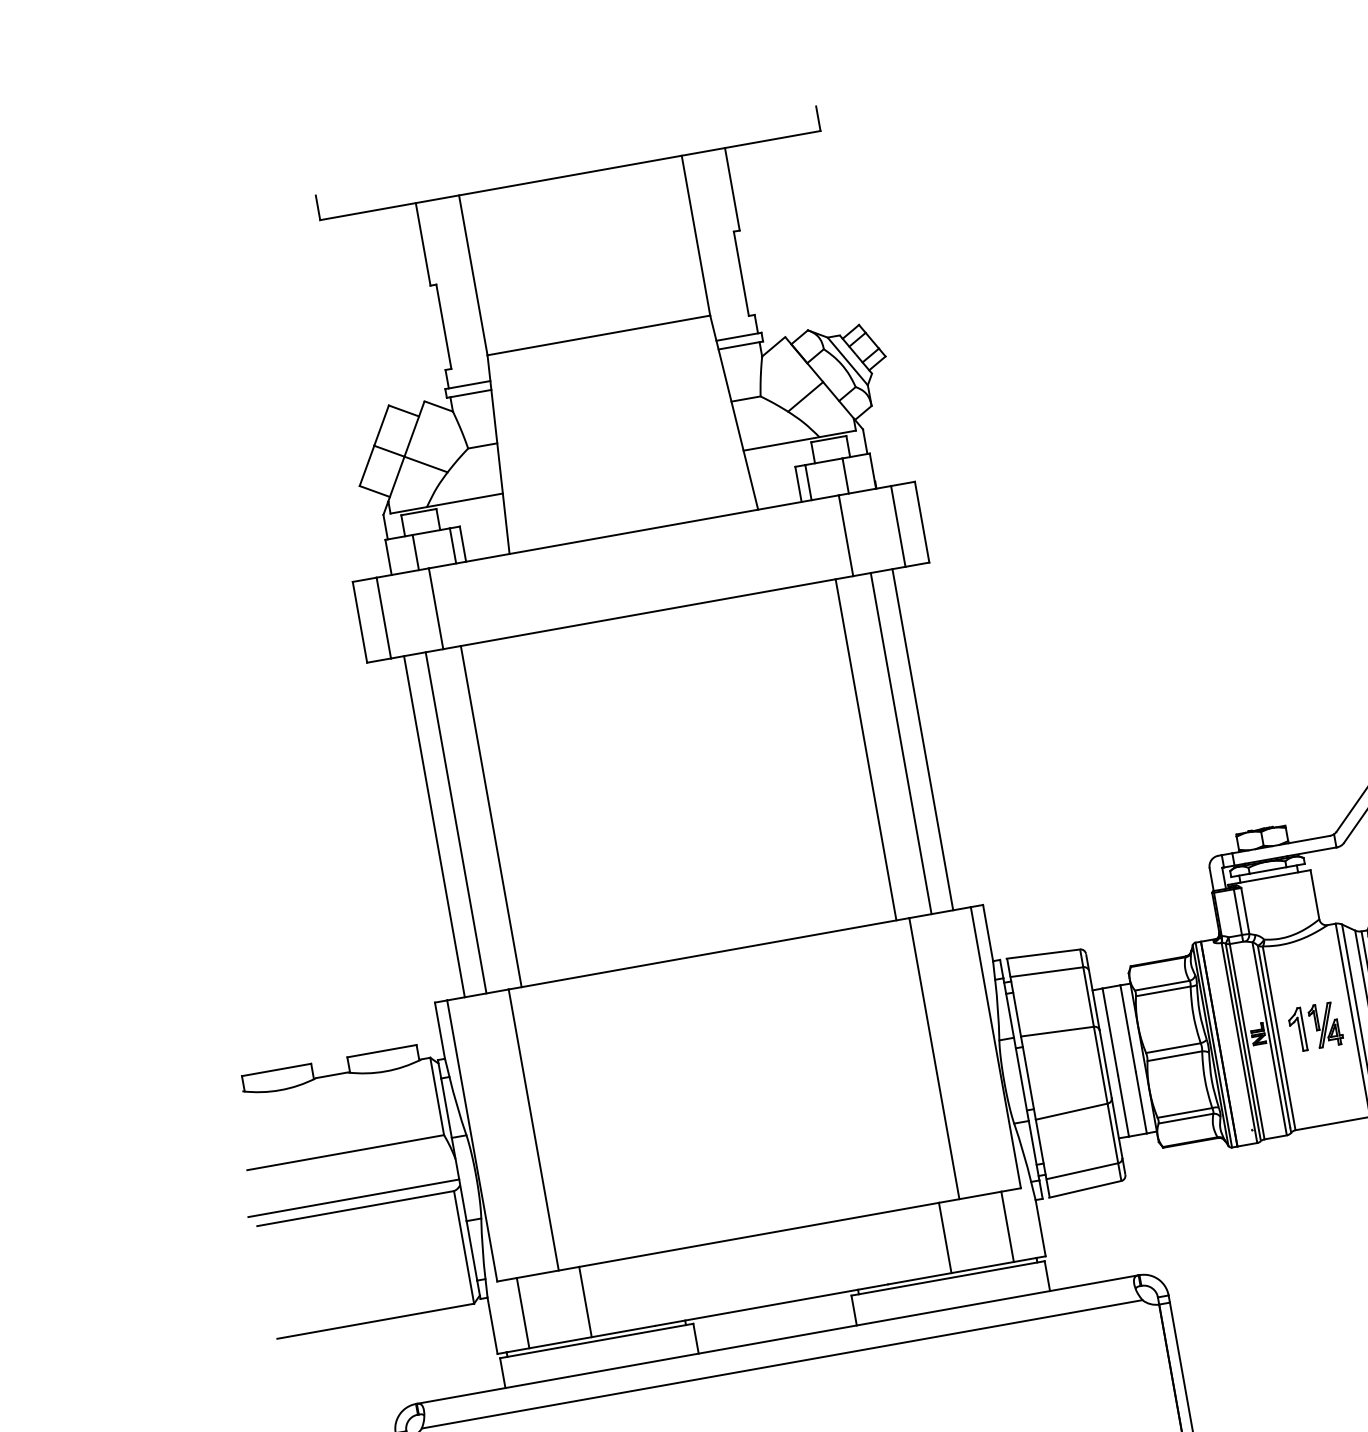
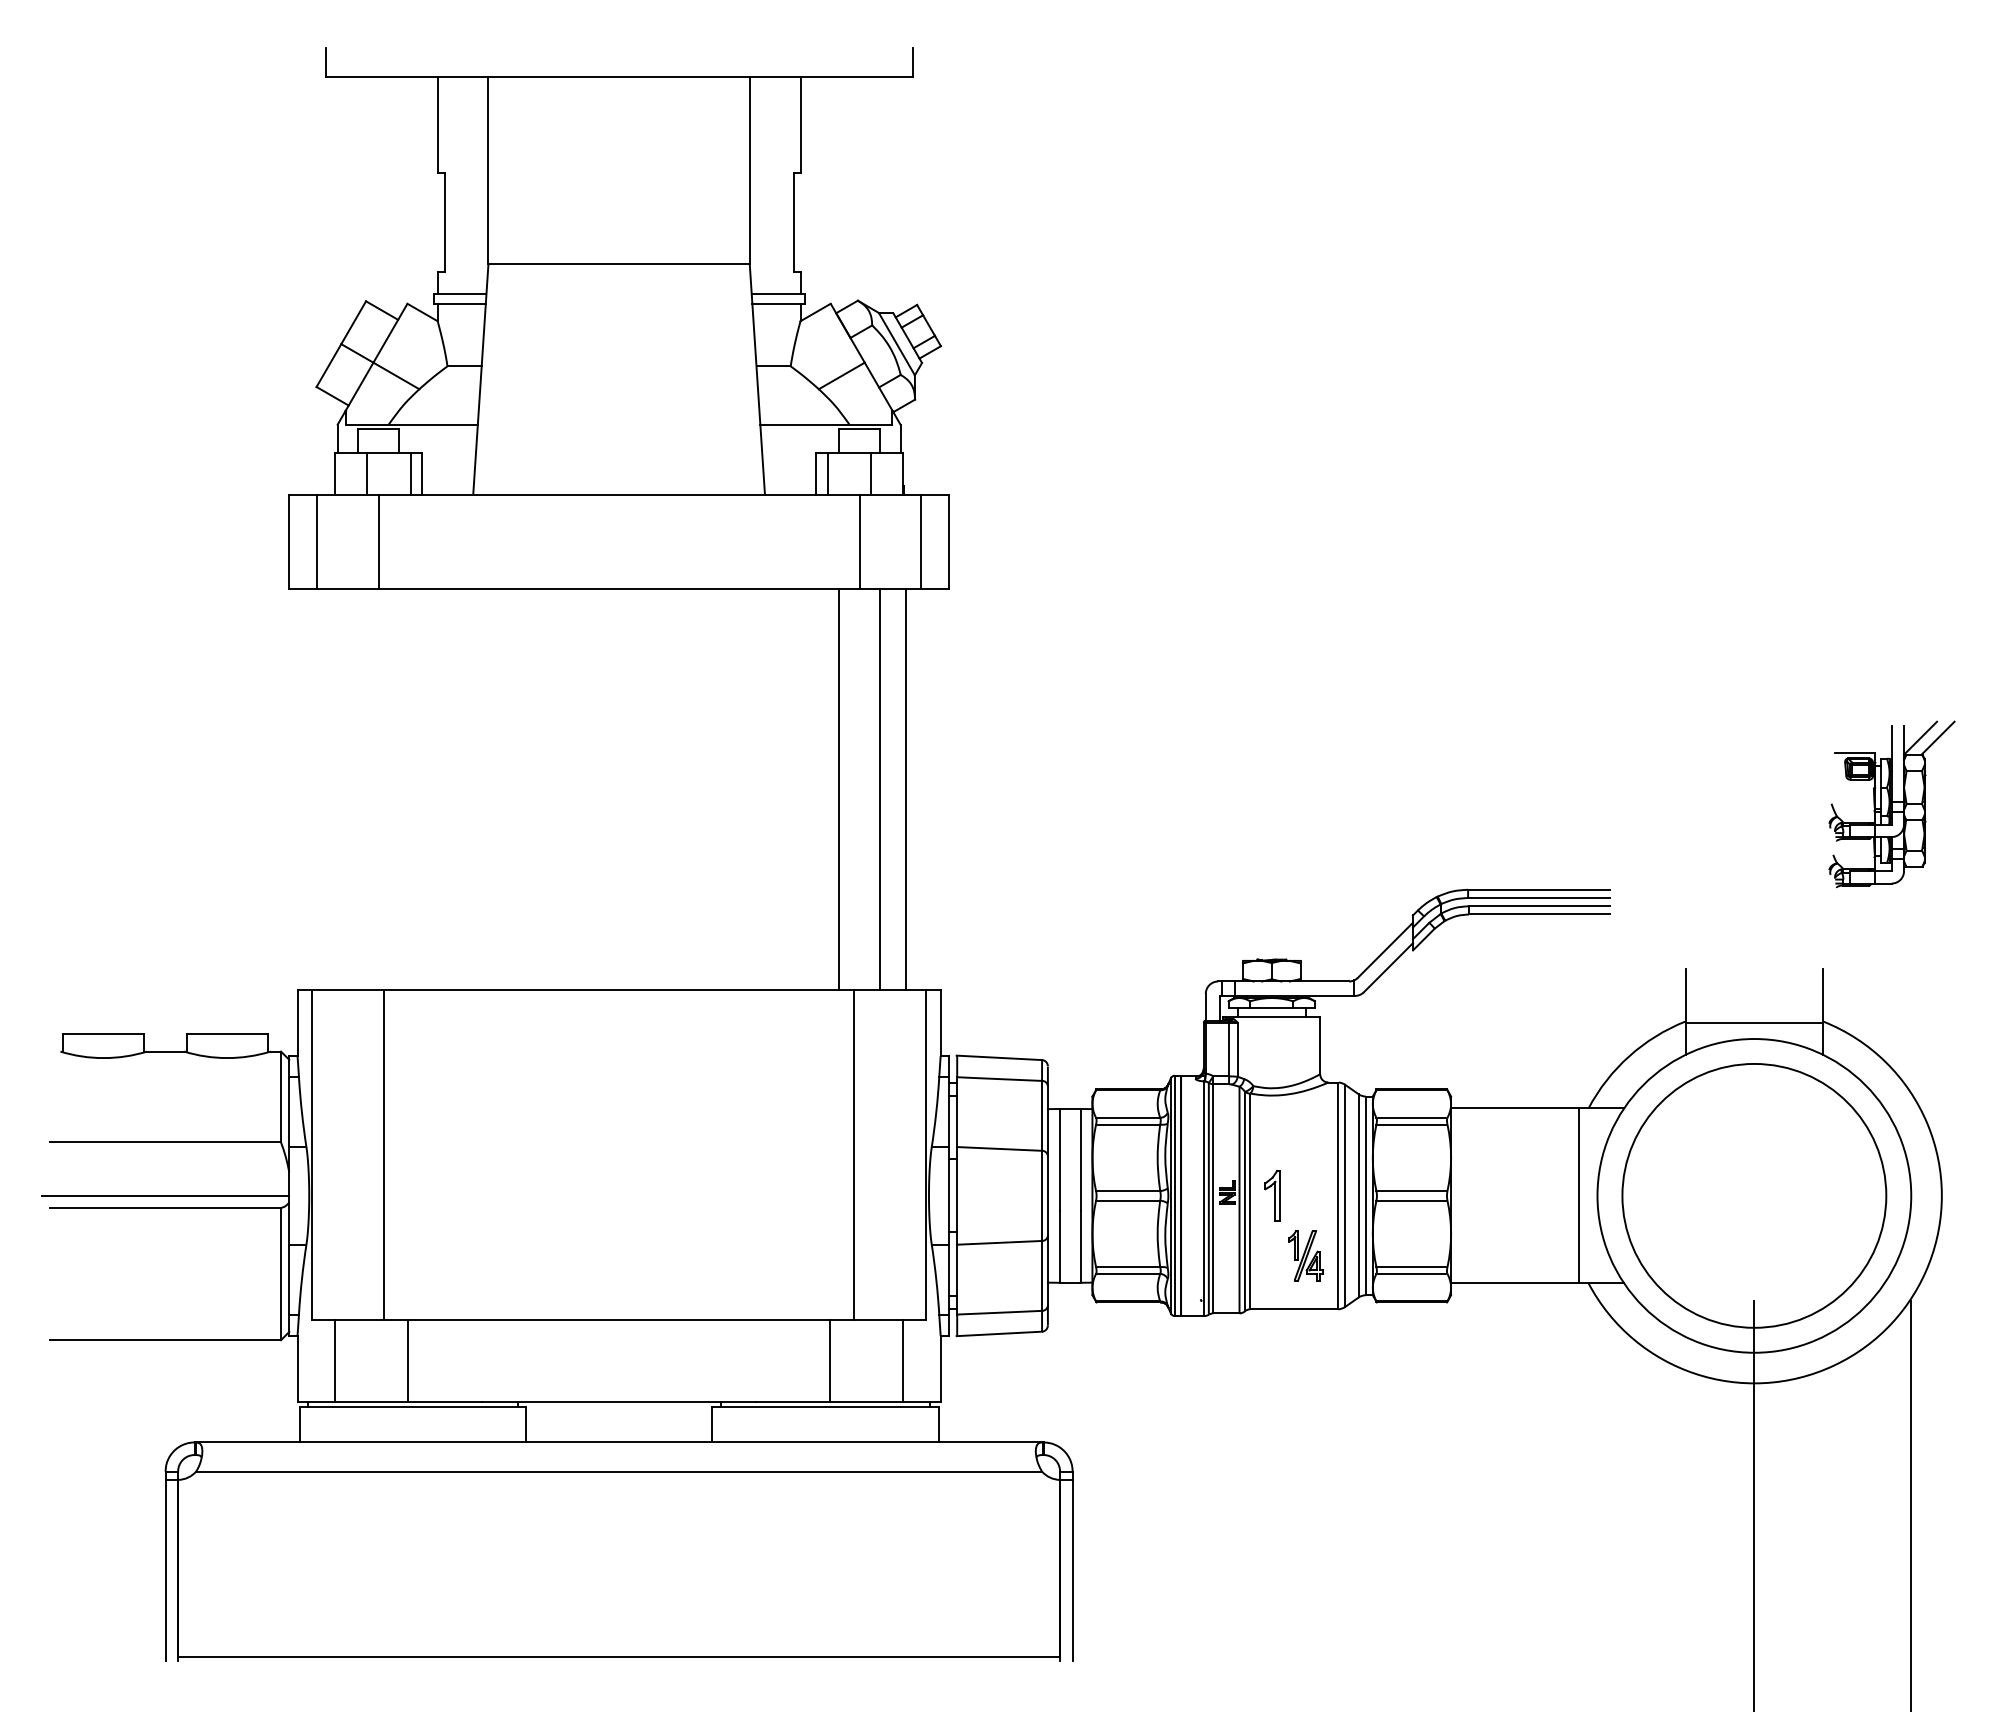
line: (491, 816) -> (399, 789), removed
line: (455, 822) -> (357, 789), removed
line: (434, 826) -> (332, 789), removed
part: (1325, 1024) -> (1305, 1255), moved

